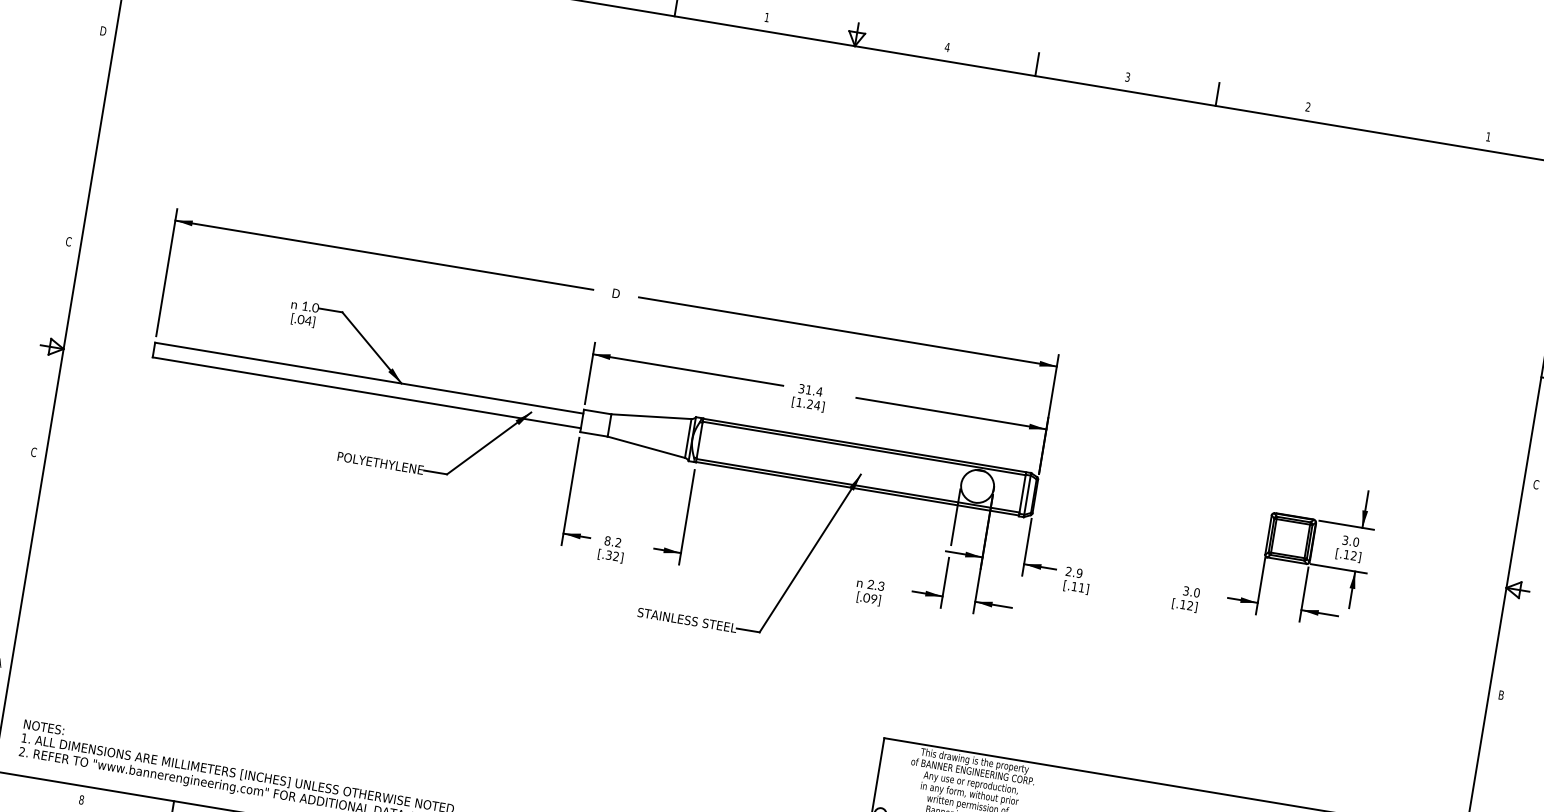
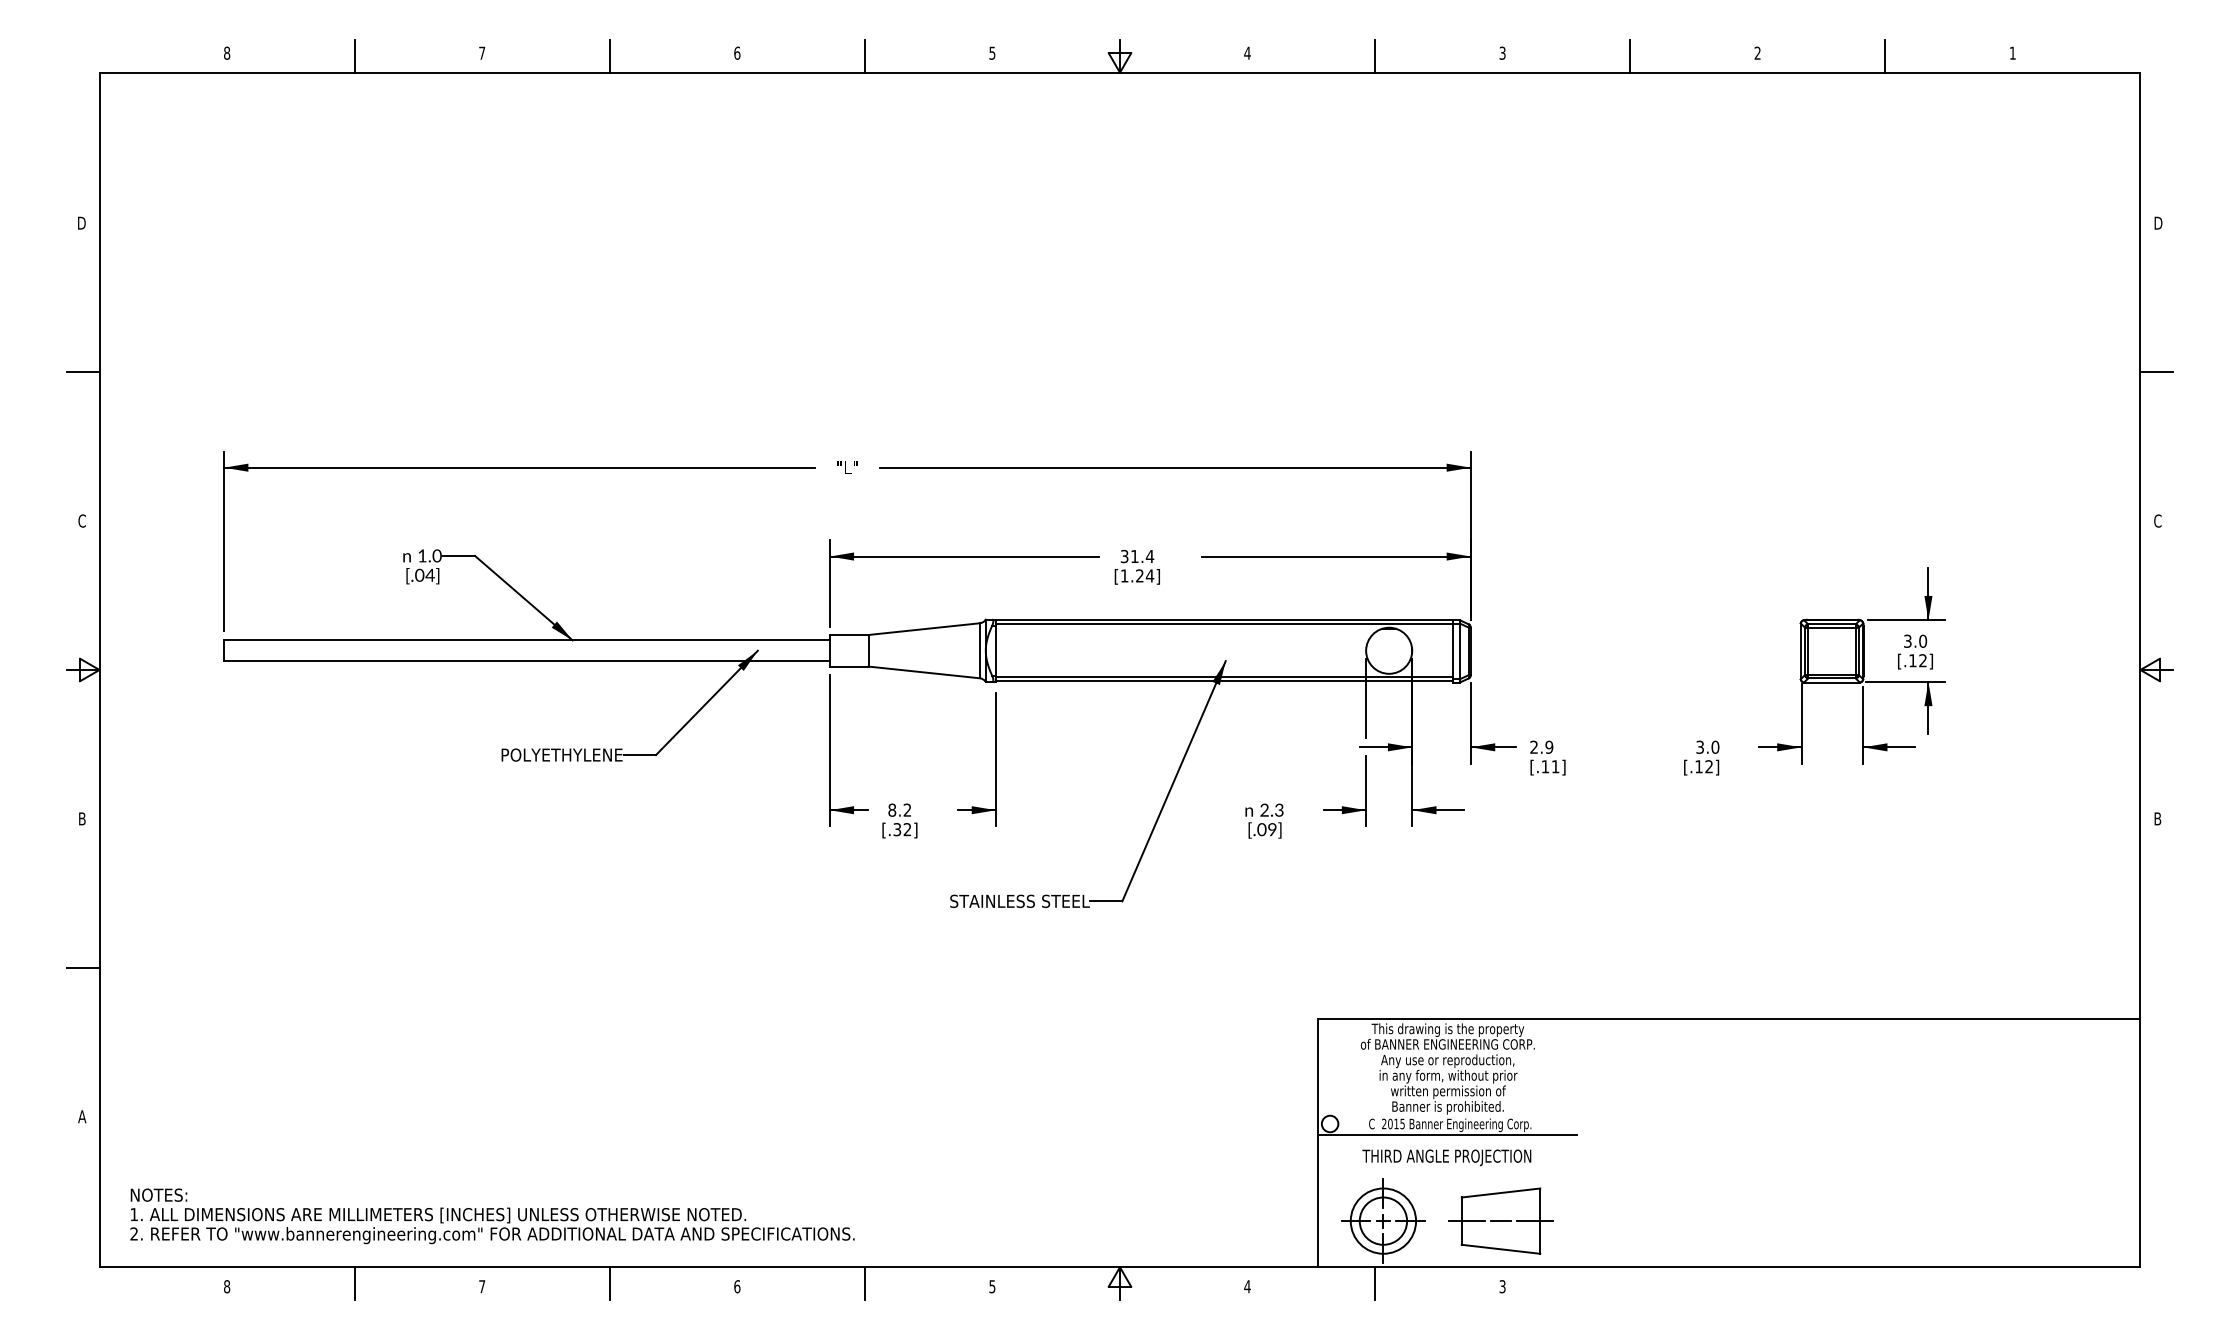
text: (767, 17) -> (992, 52), 1 -> 5
line: (1398, 124) -> (1885, 56), added
line: (87, 136) -> (83, 372), added
text: (616, 293) -> (847, 467), D -> "L"
text: (33, 451) -> (81, 818), C -> B
line: (17, 557) -> (83, 967), added

